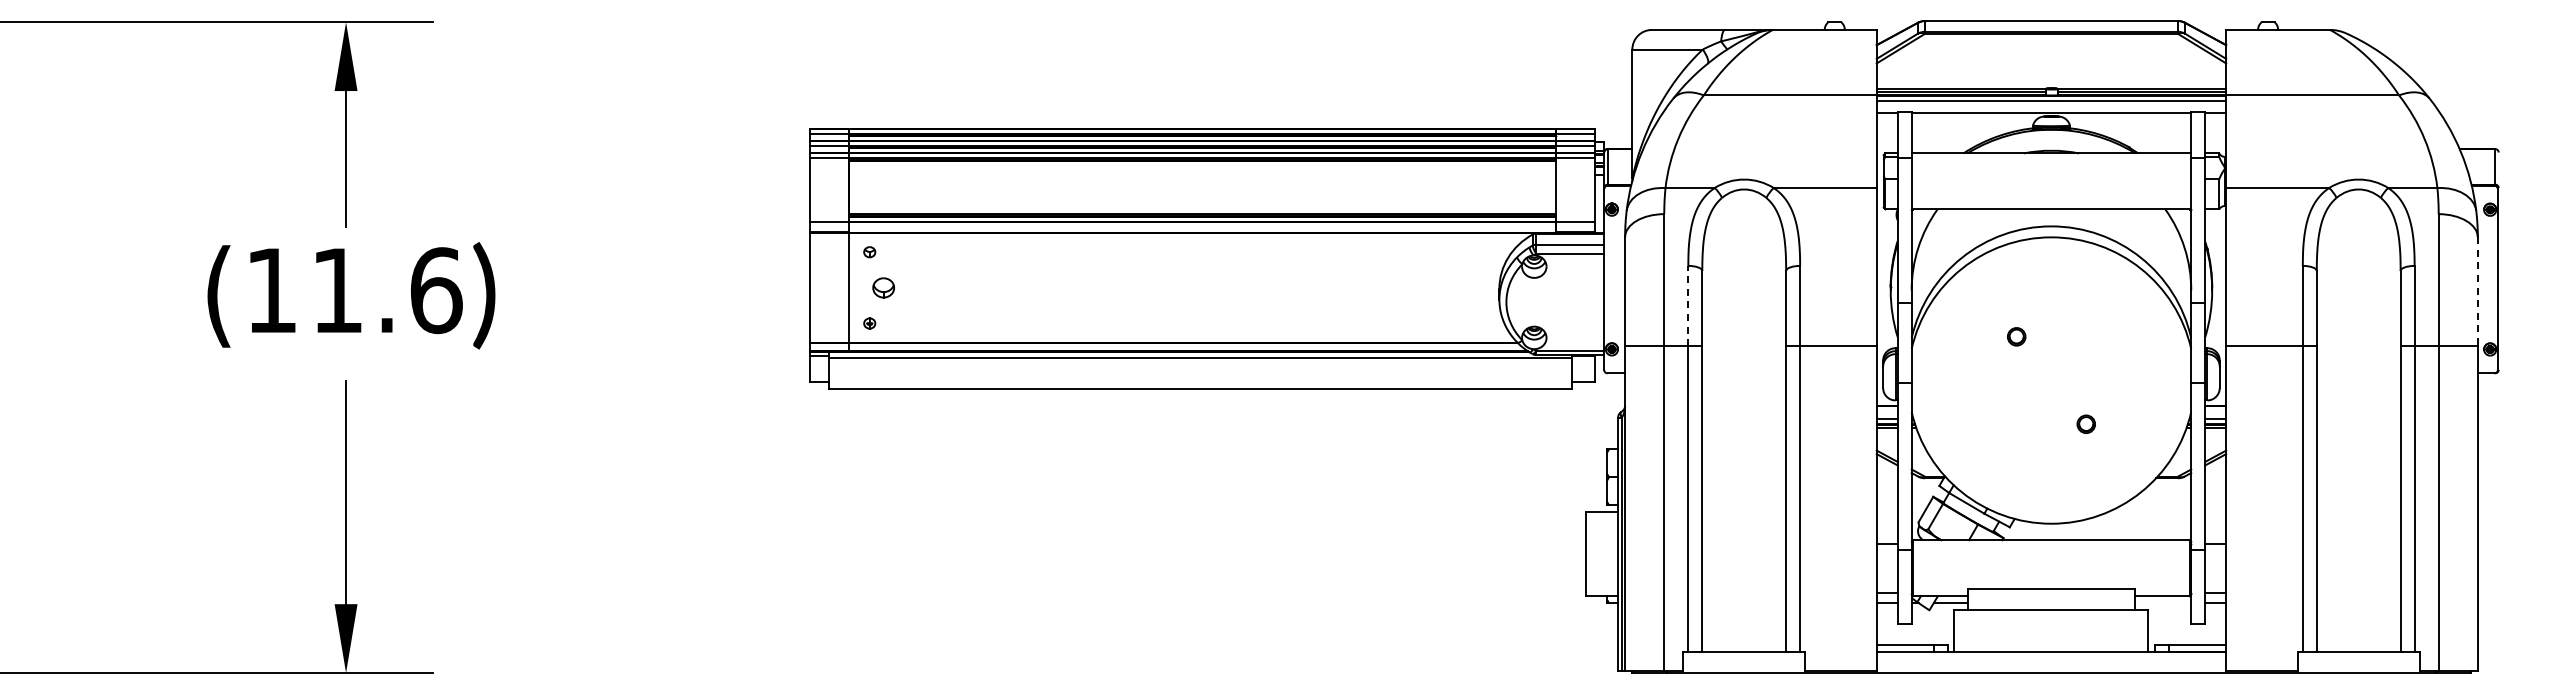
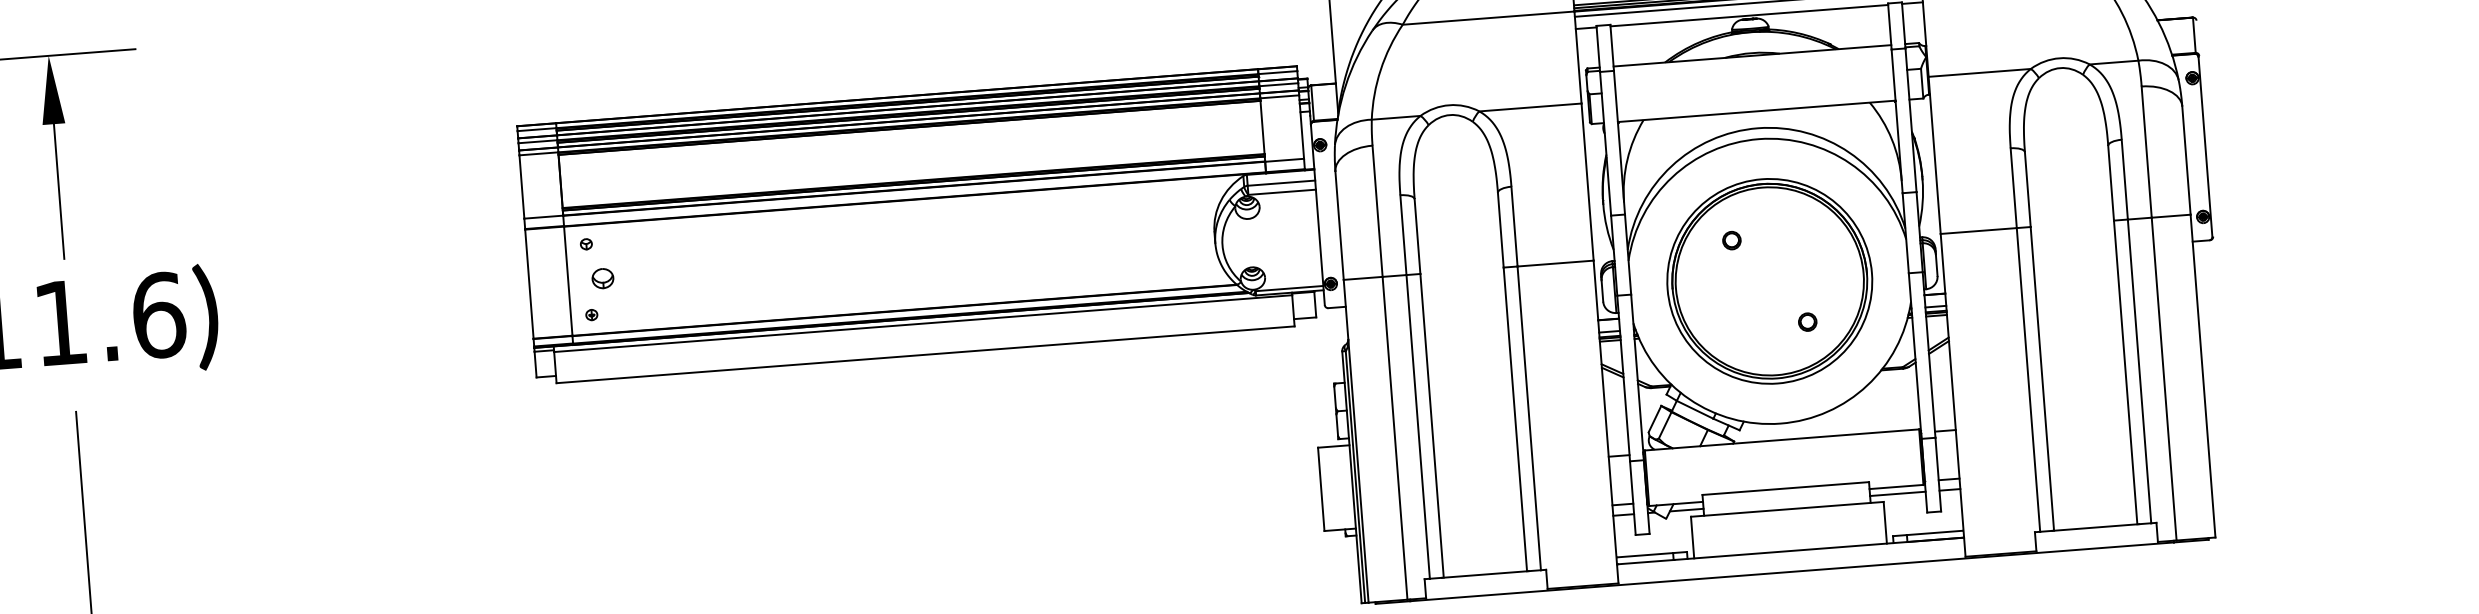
line: (2477, 292) -> (2186, 161), dashed -> solid
line: (1688, 305) -> (1403, 234), dashed -> solid
part: (2051, 380) -> (1769, 281), added
line: (2163, 603) -> (1898, 494), added

